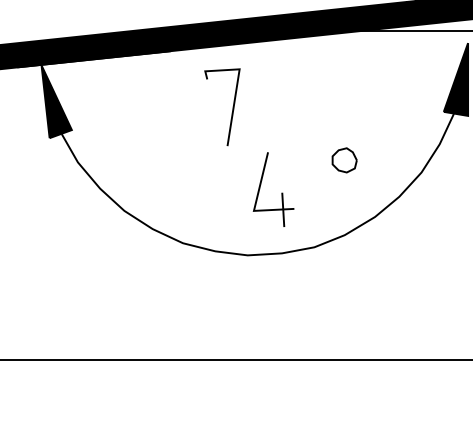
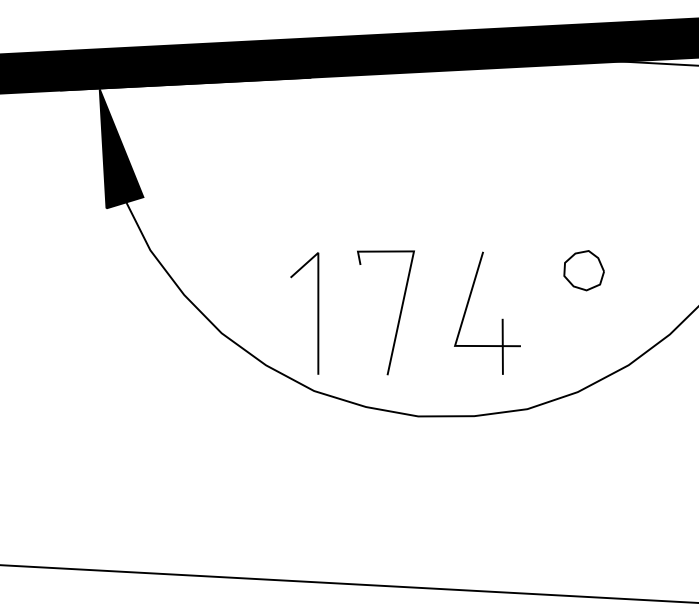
curve: (232, 107) -> (399, 312), moved
part: (281, 192) -> (501, 318), moved
curve: (182, 195) -> (317, 313), added

